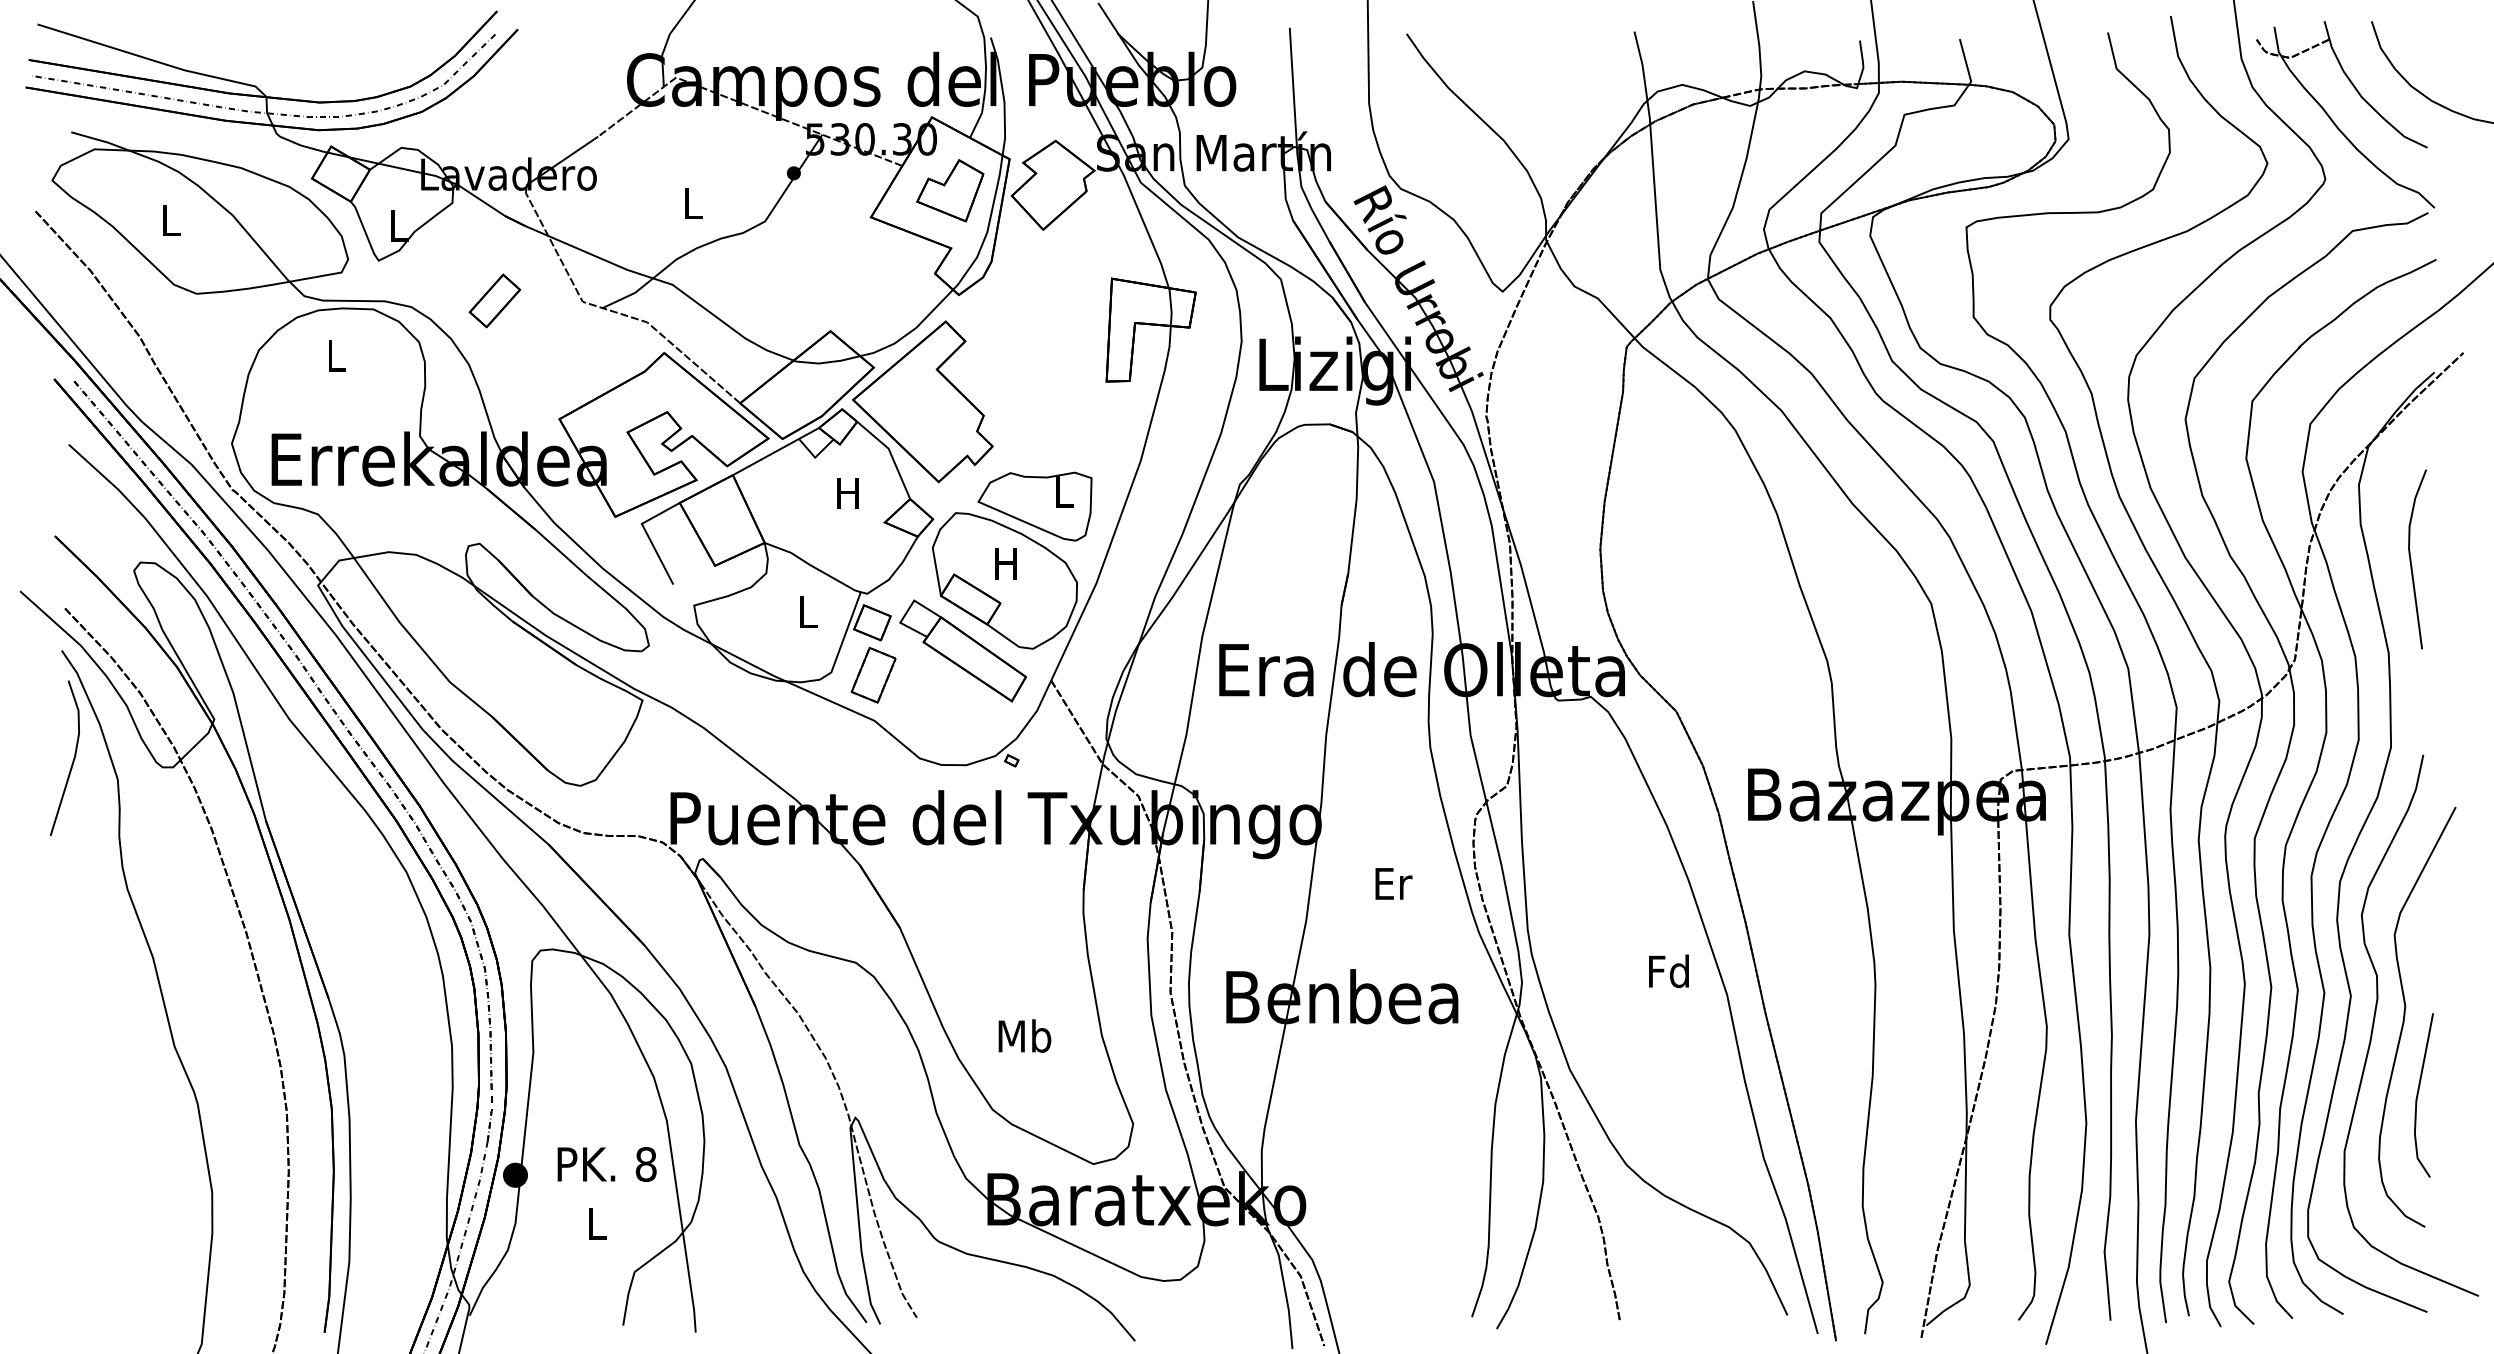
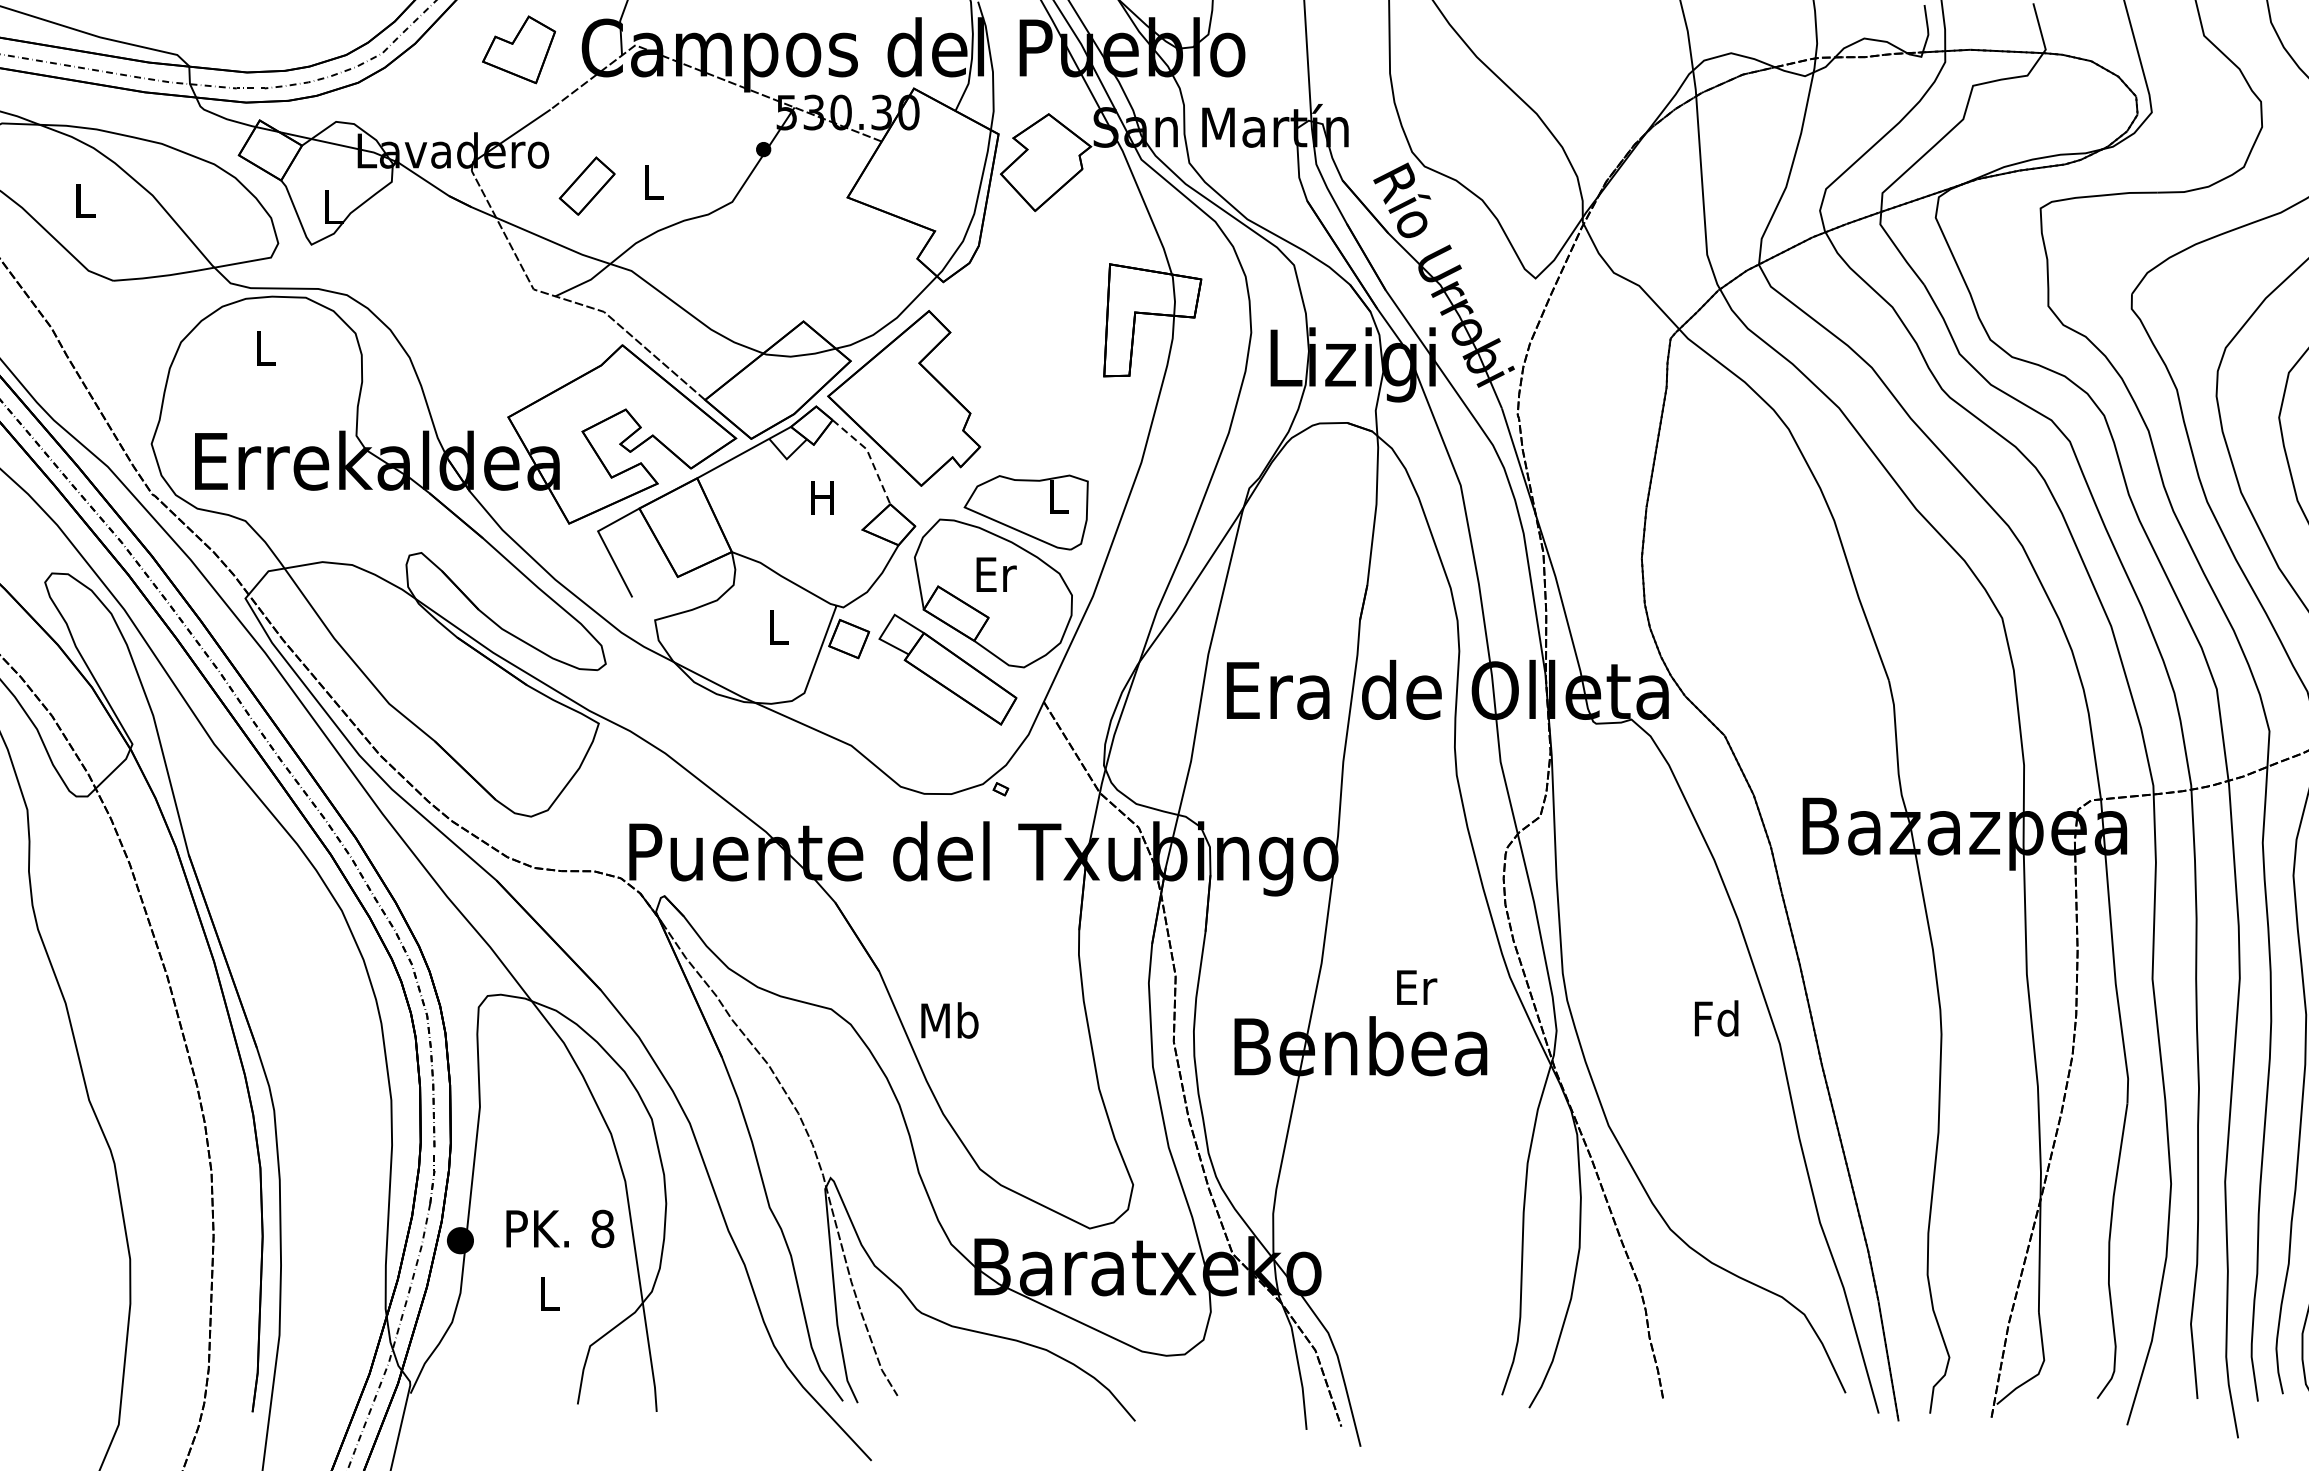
part: (950, 190) -> (519, 49), moved
part: (494, 300) -> (586, 185), moved
line: (890, 454) -> (868, 455), solid -> dashed
text: (1007, 563) -> (996, 574), H -> Er
part: (873, 674) -> (850, 695), removed
text: (1393, 883) -> (1416, 987), moved
text: (1024, 1035) -> (949, 1019), moved

